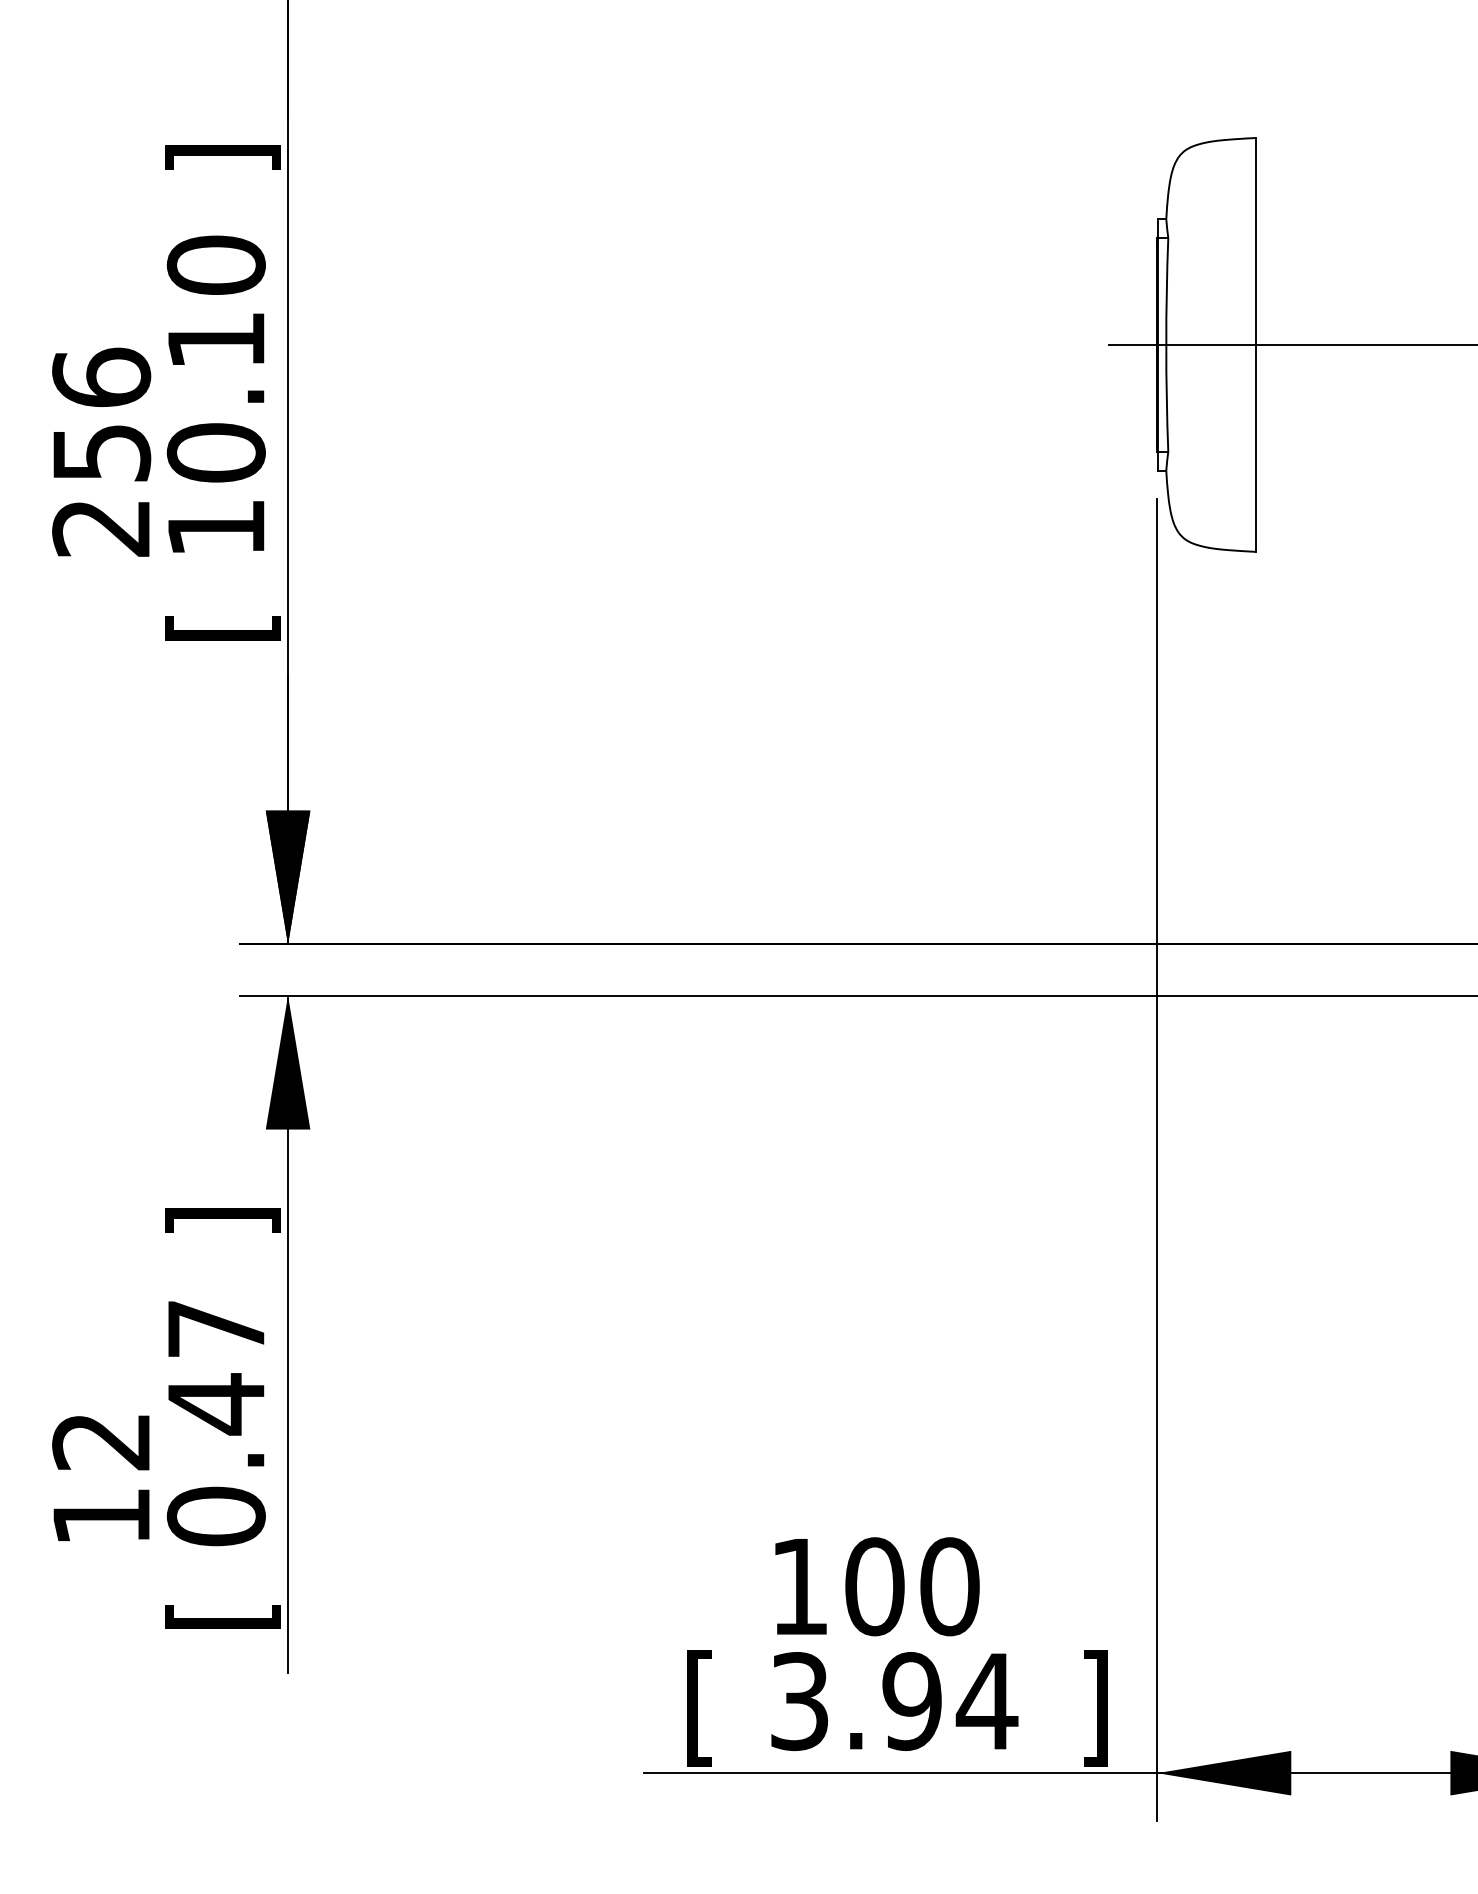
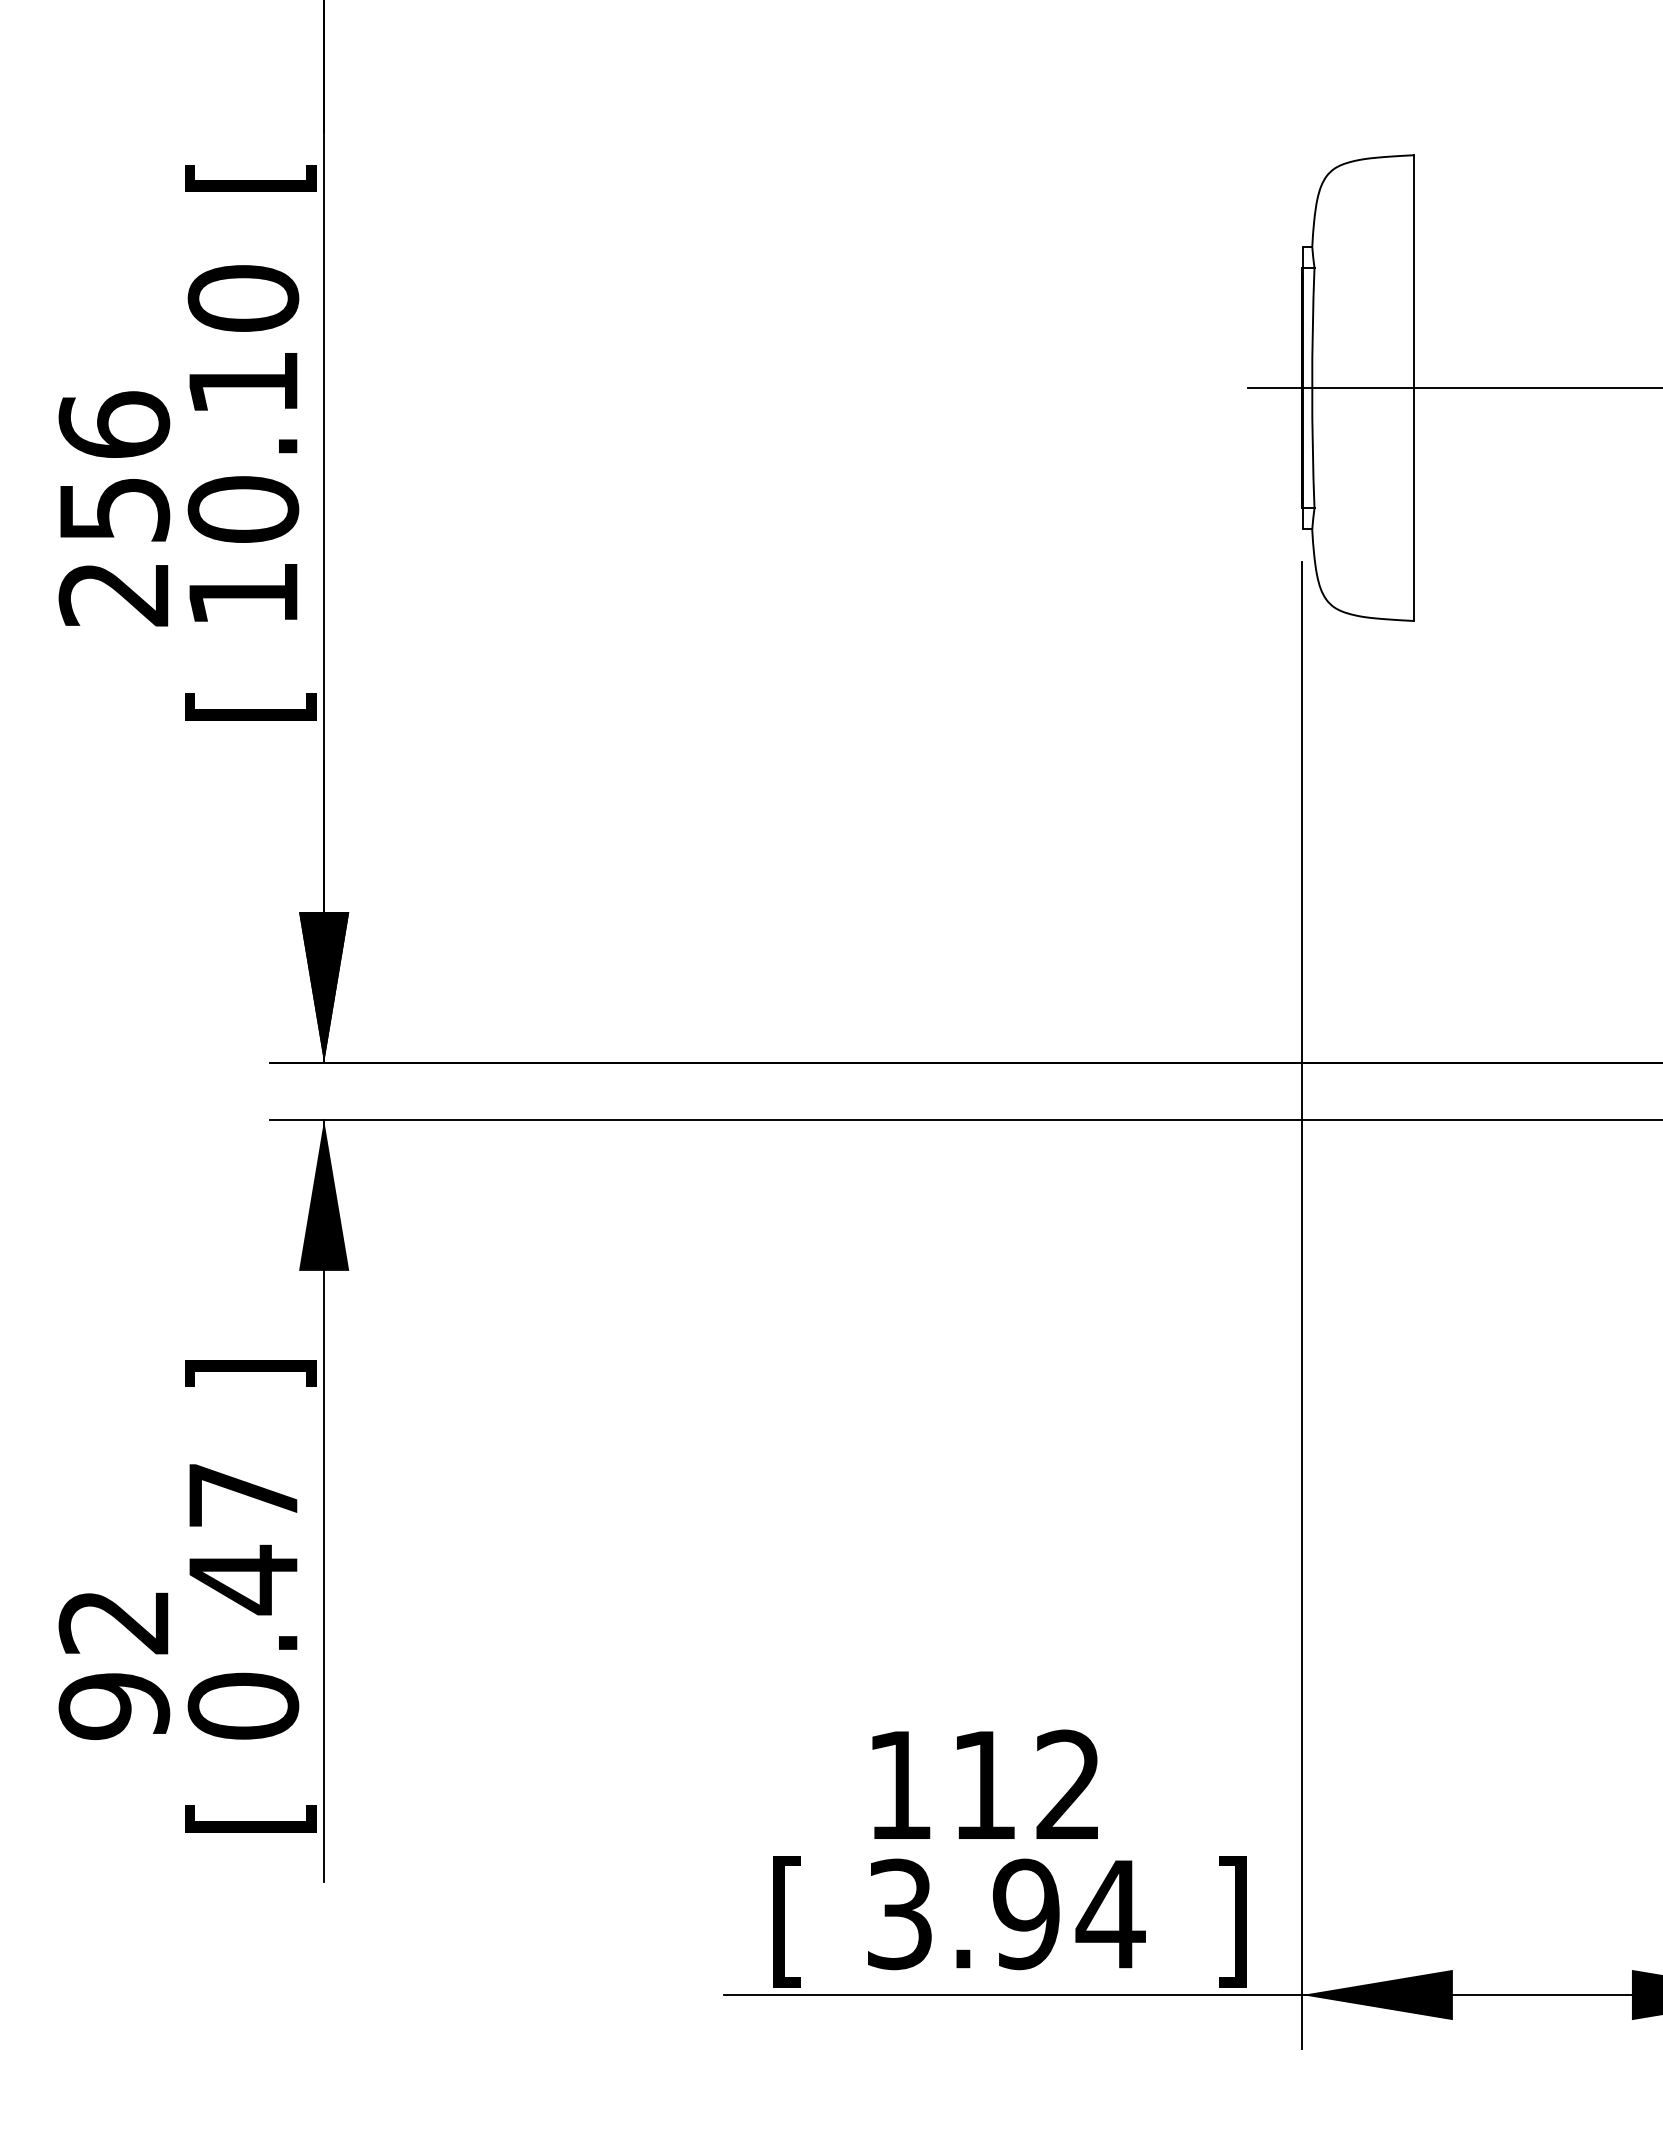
text: (222, 157) -> (250, 177), ] -> [
text: (101, 1516) -> (114, 1706), 12 -> 92
text: (912, 1586) -> (1026, 1785), 100 -> 112

